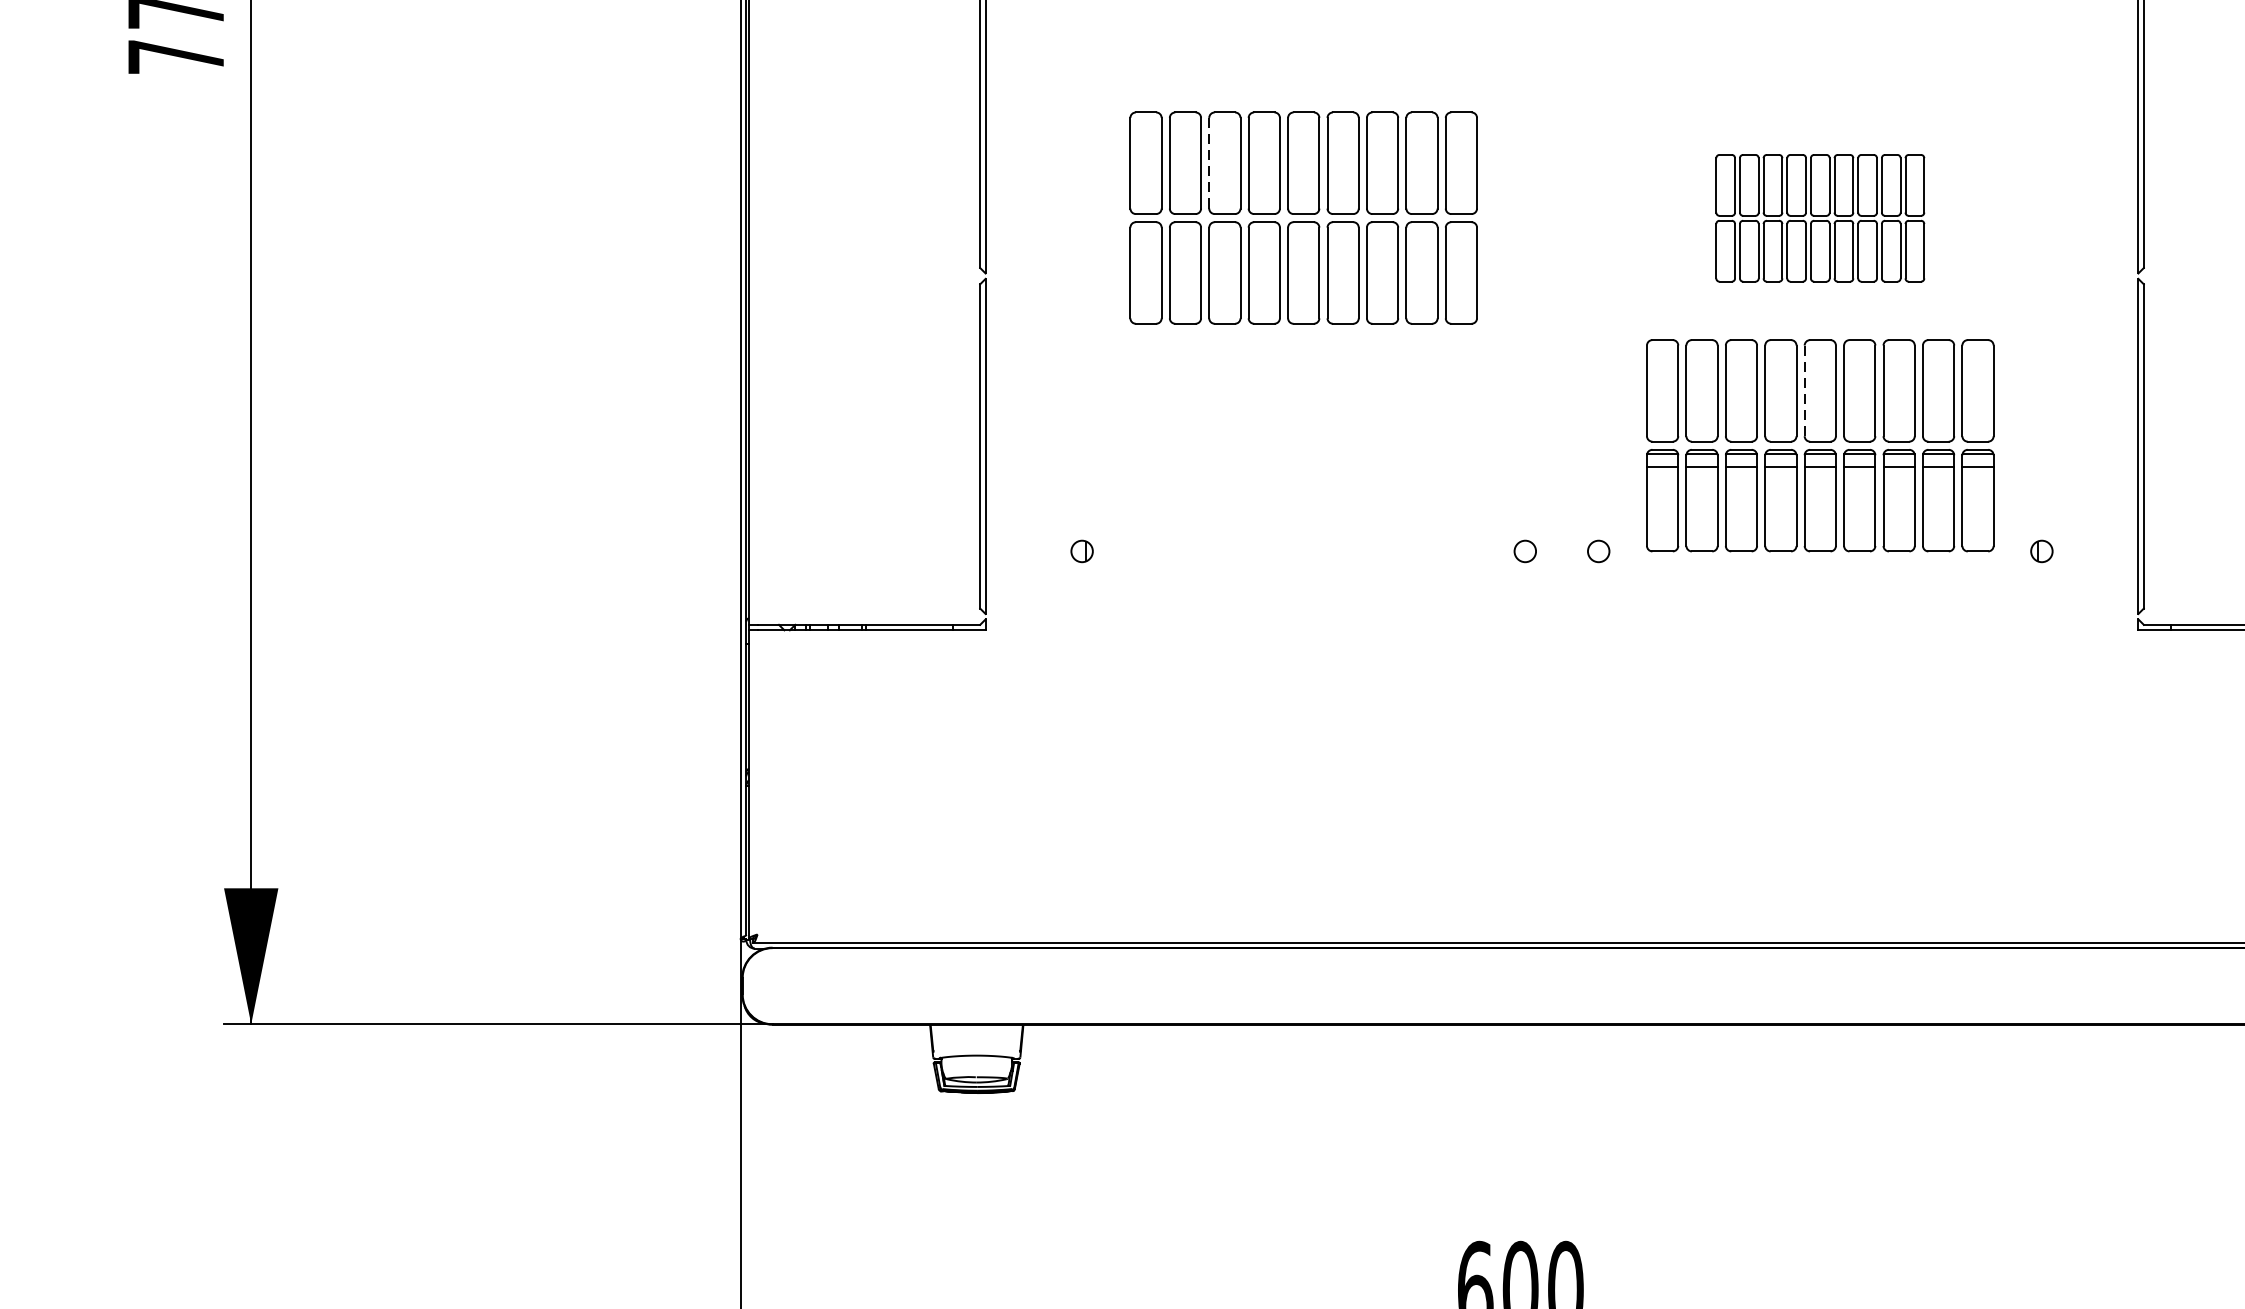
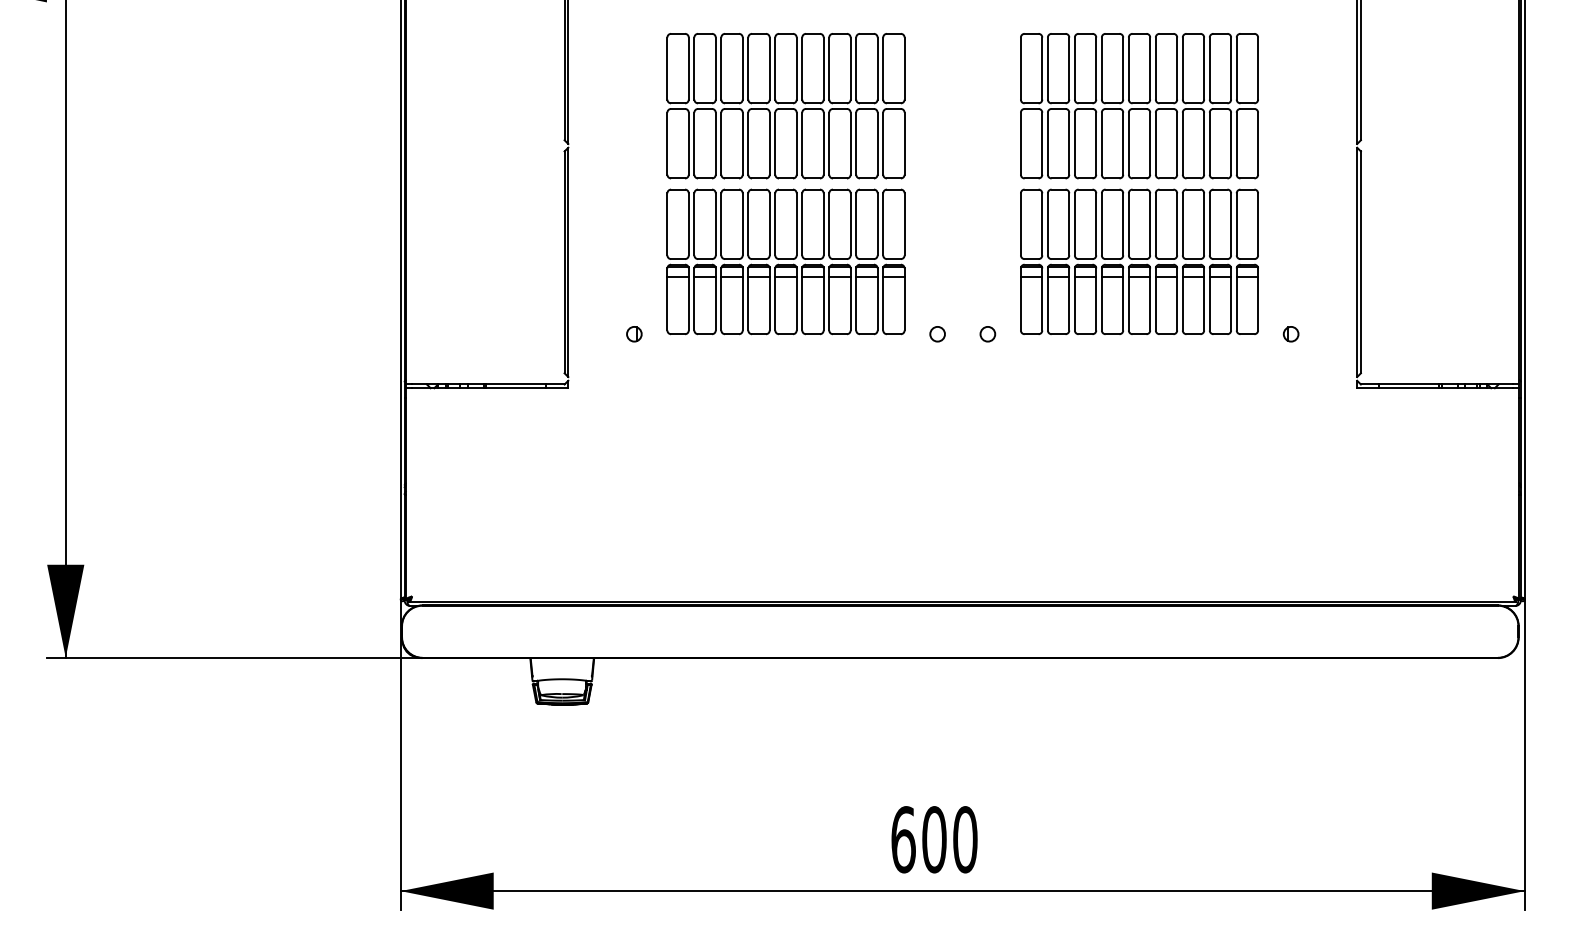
line: (1209, 164) -> (721, 69), dashed -> solid
part: (1820, 218) -> (1139, 106), size x1.67
line: (1804, 391) -> (1128, 224), dashed -> solid
part: (1302, 445) -> (785, 261), added

